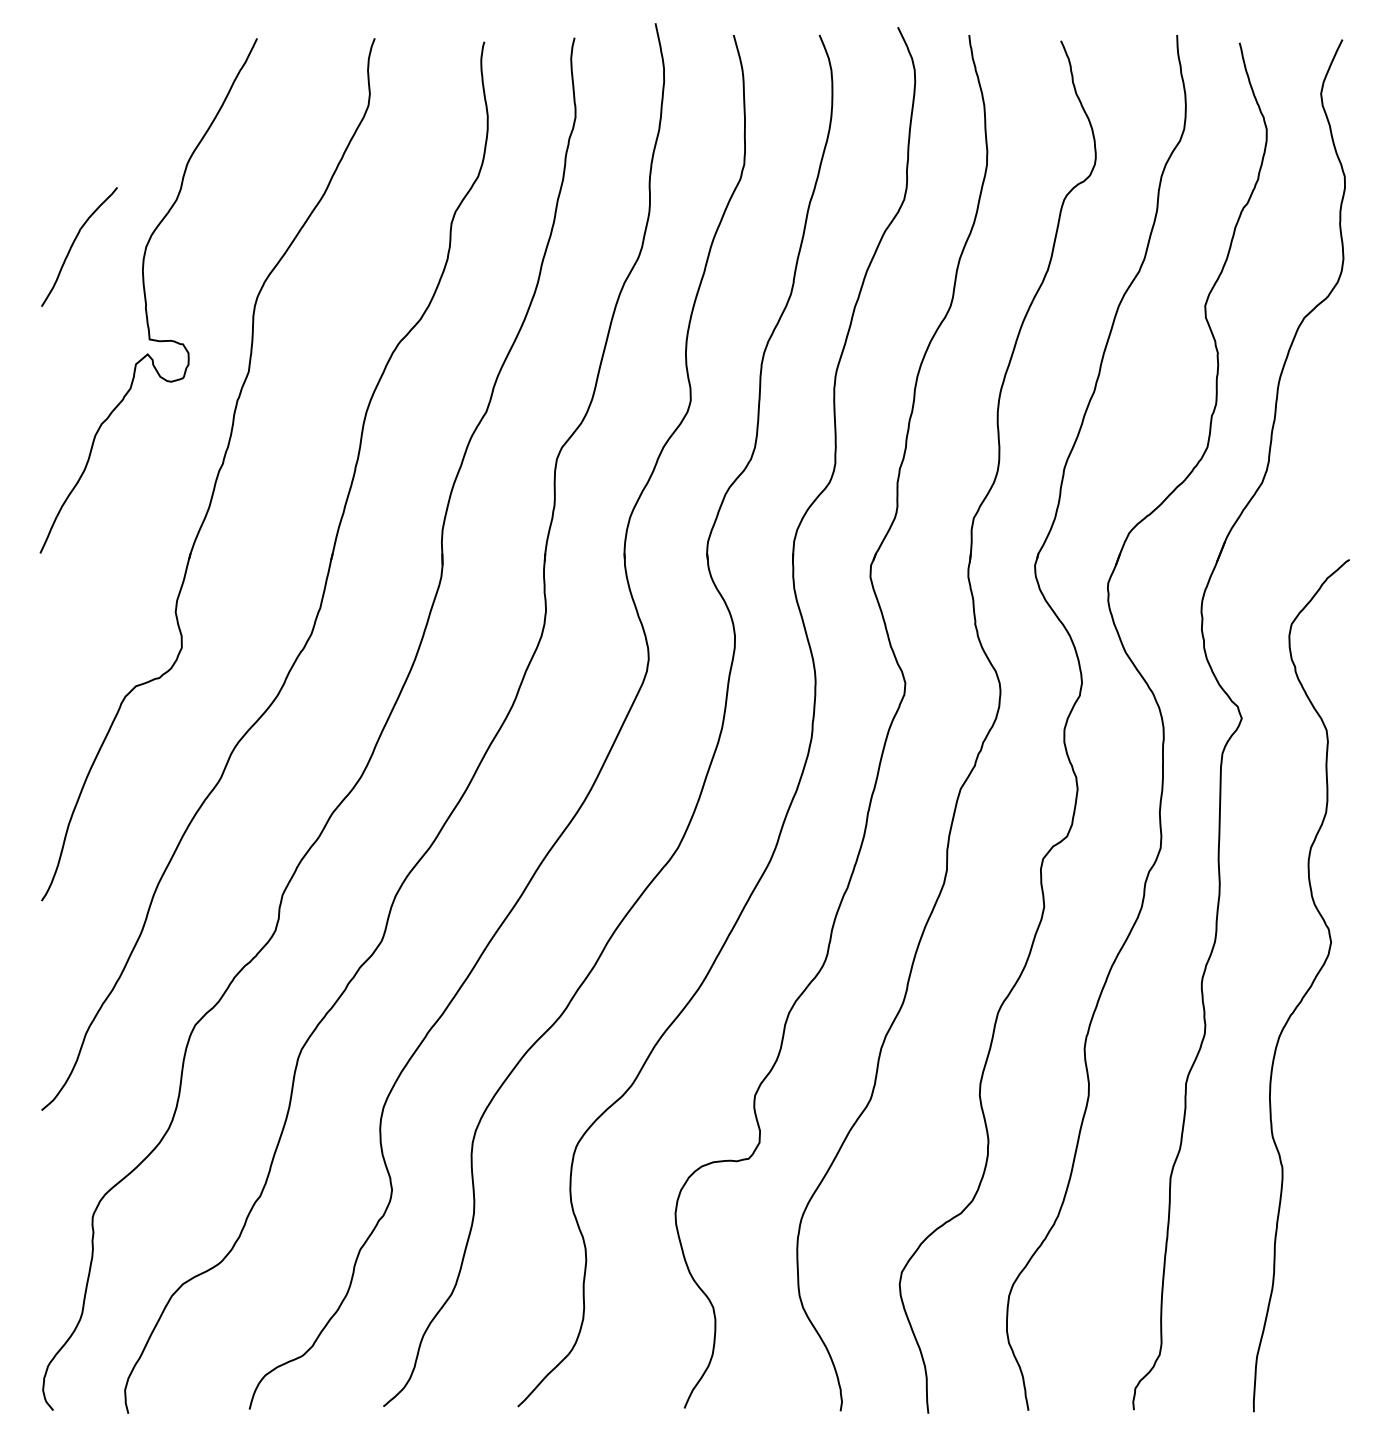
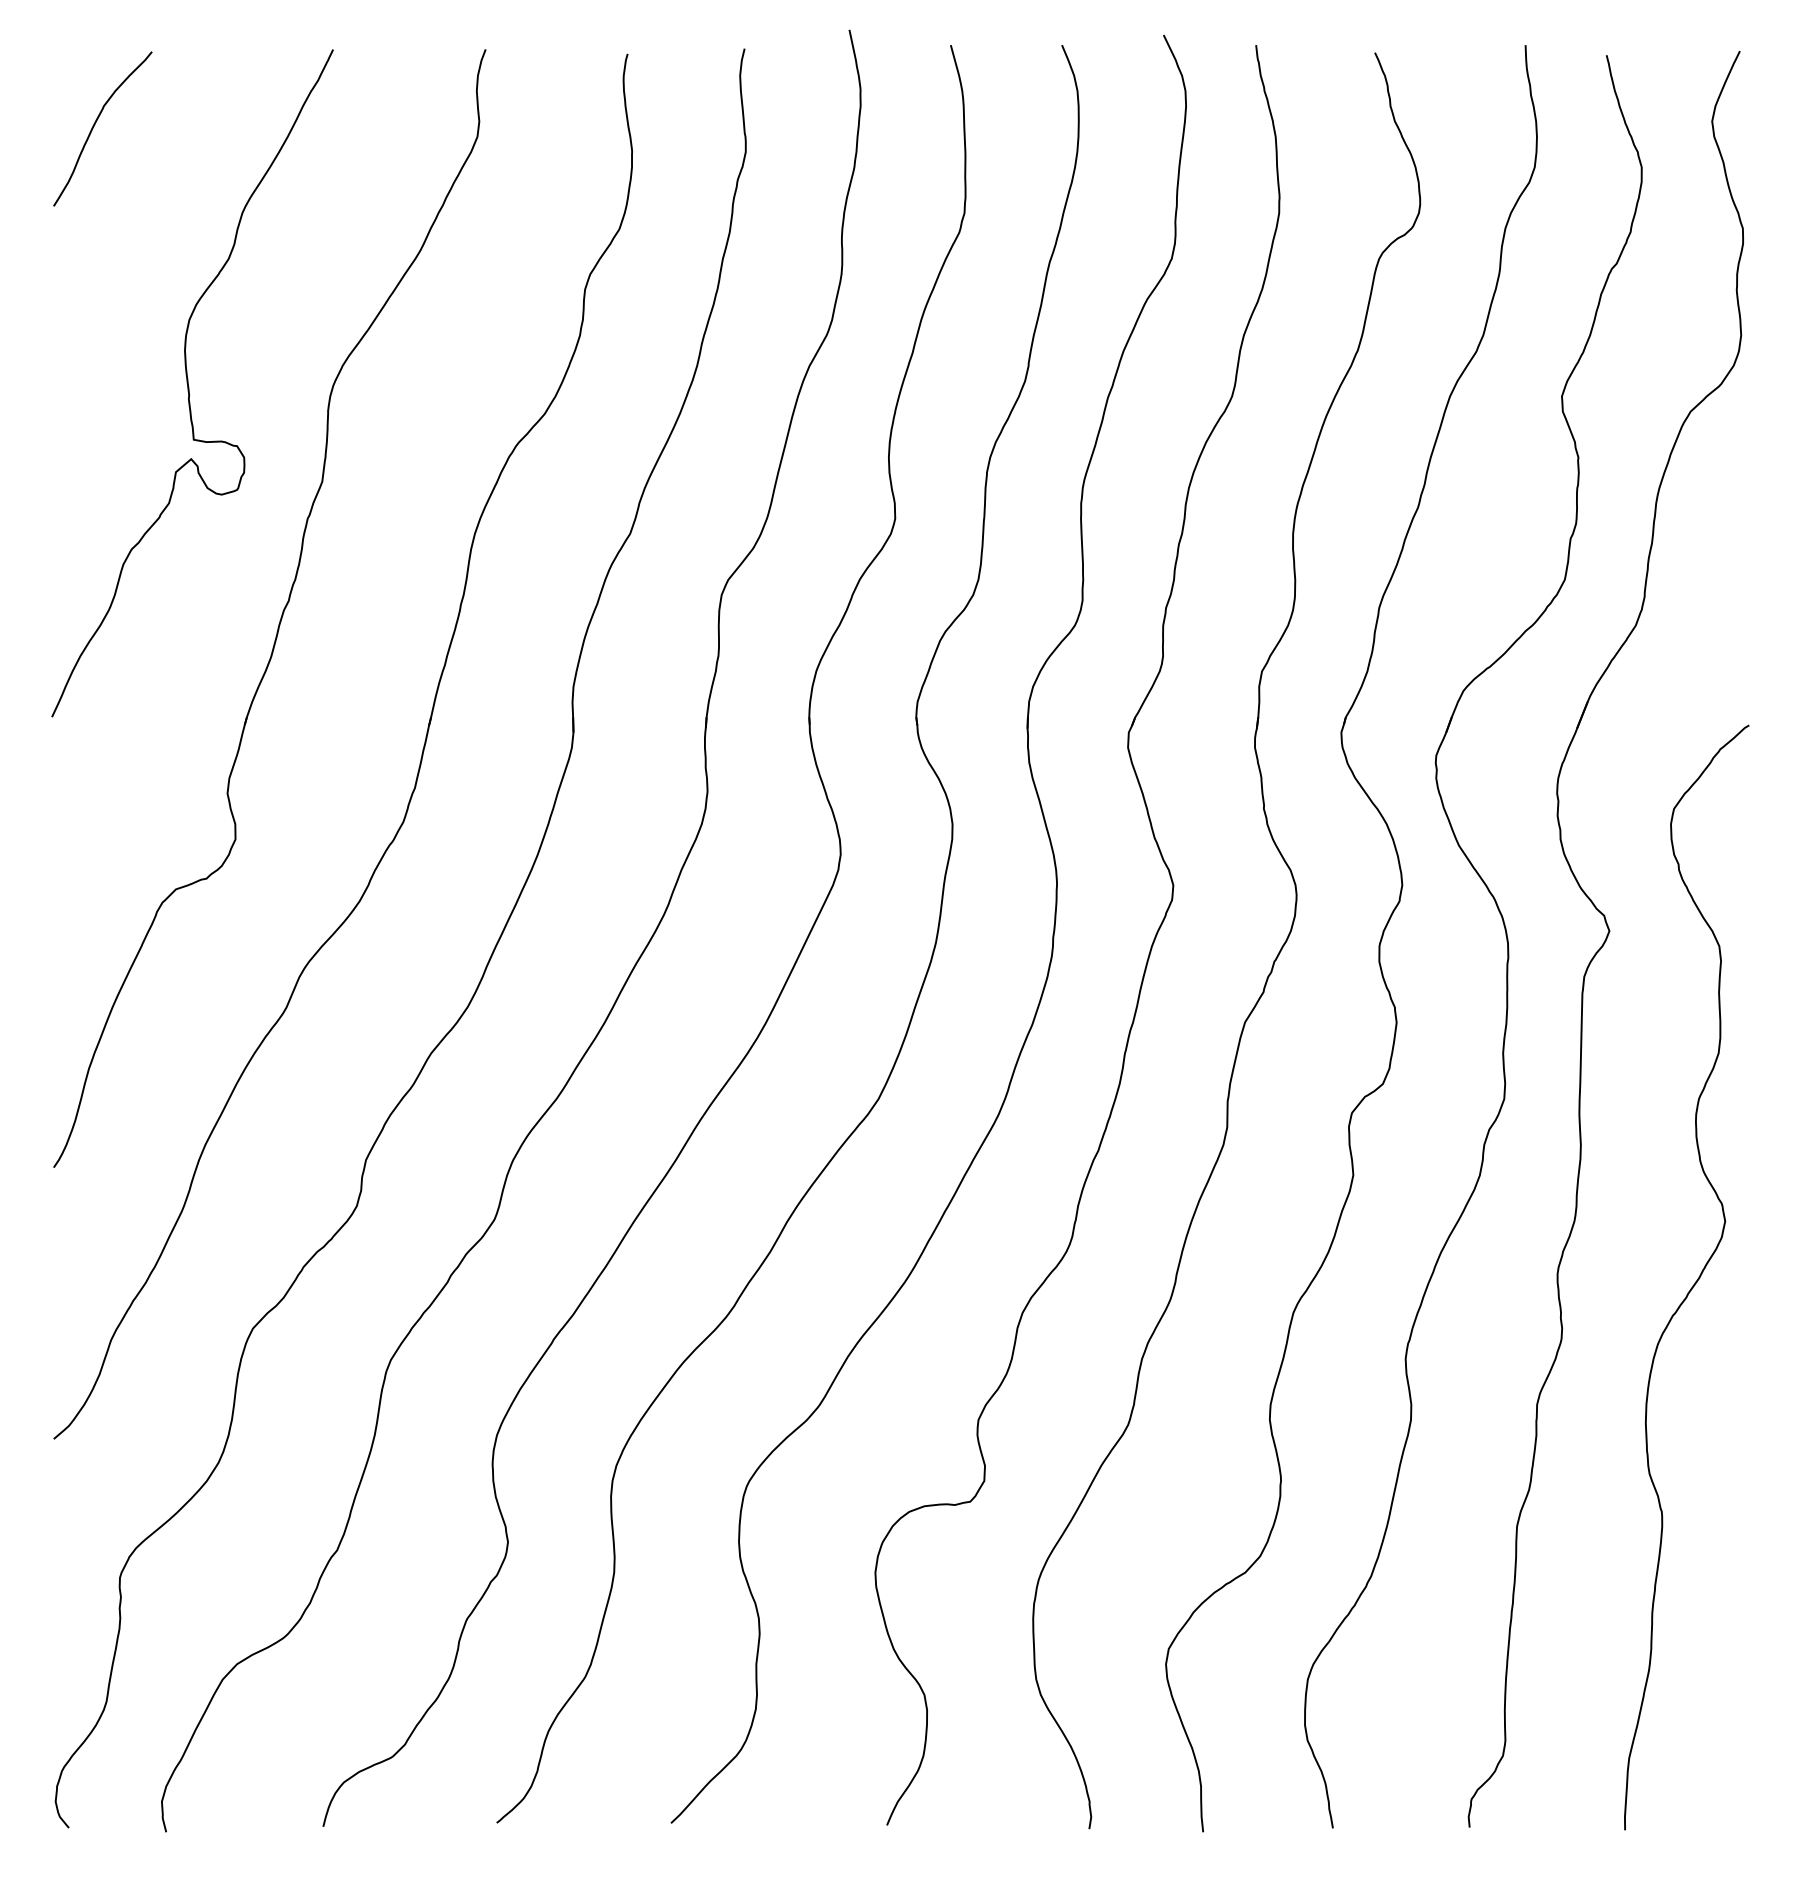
curve: (73, 243) -> (95, 124), moved

